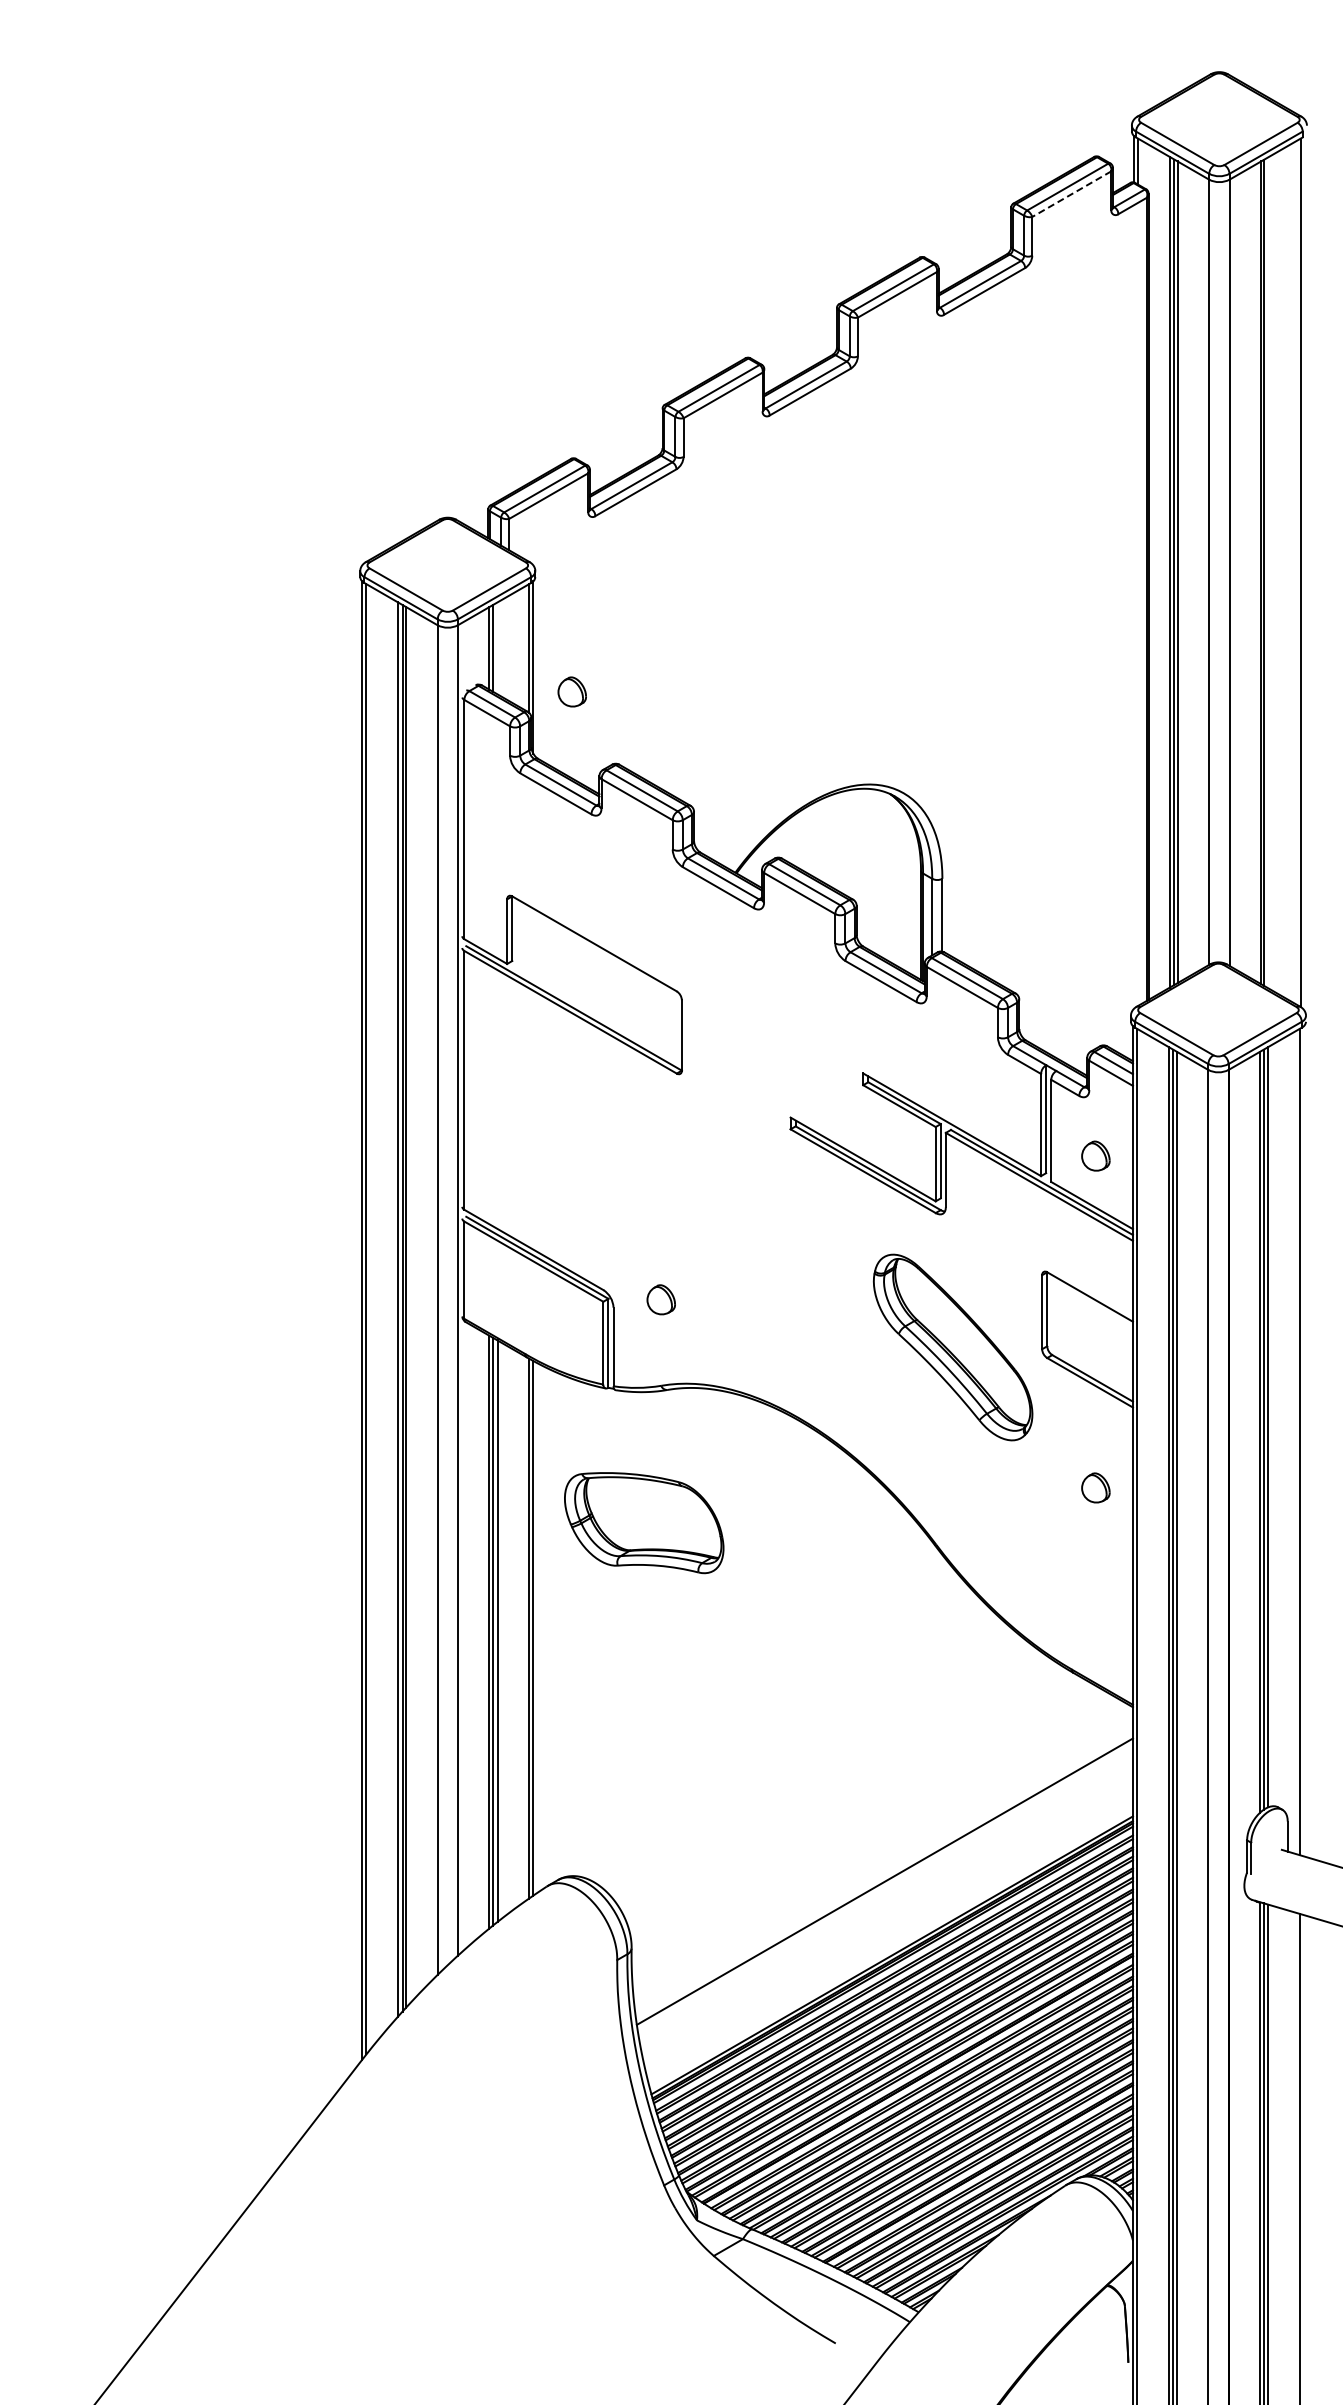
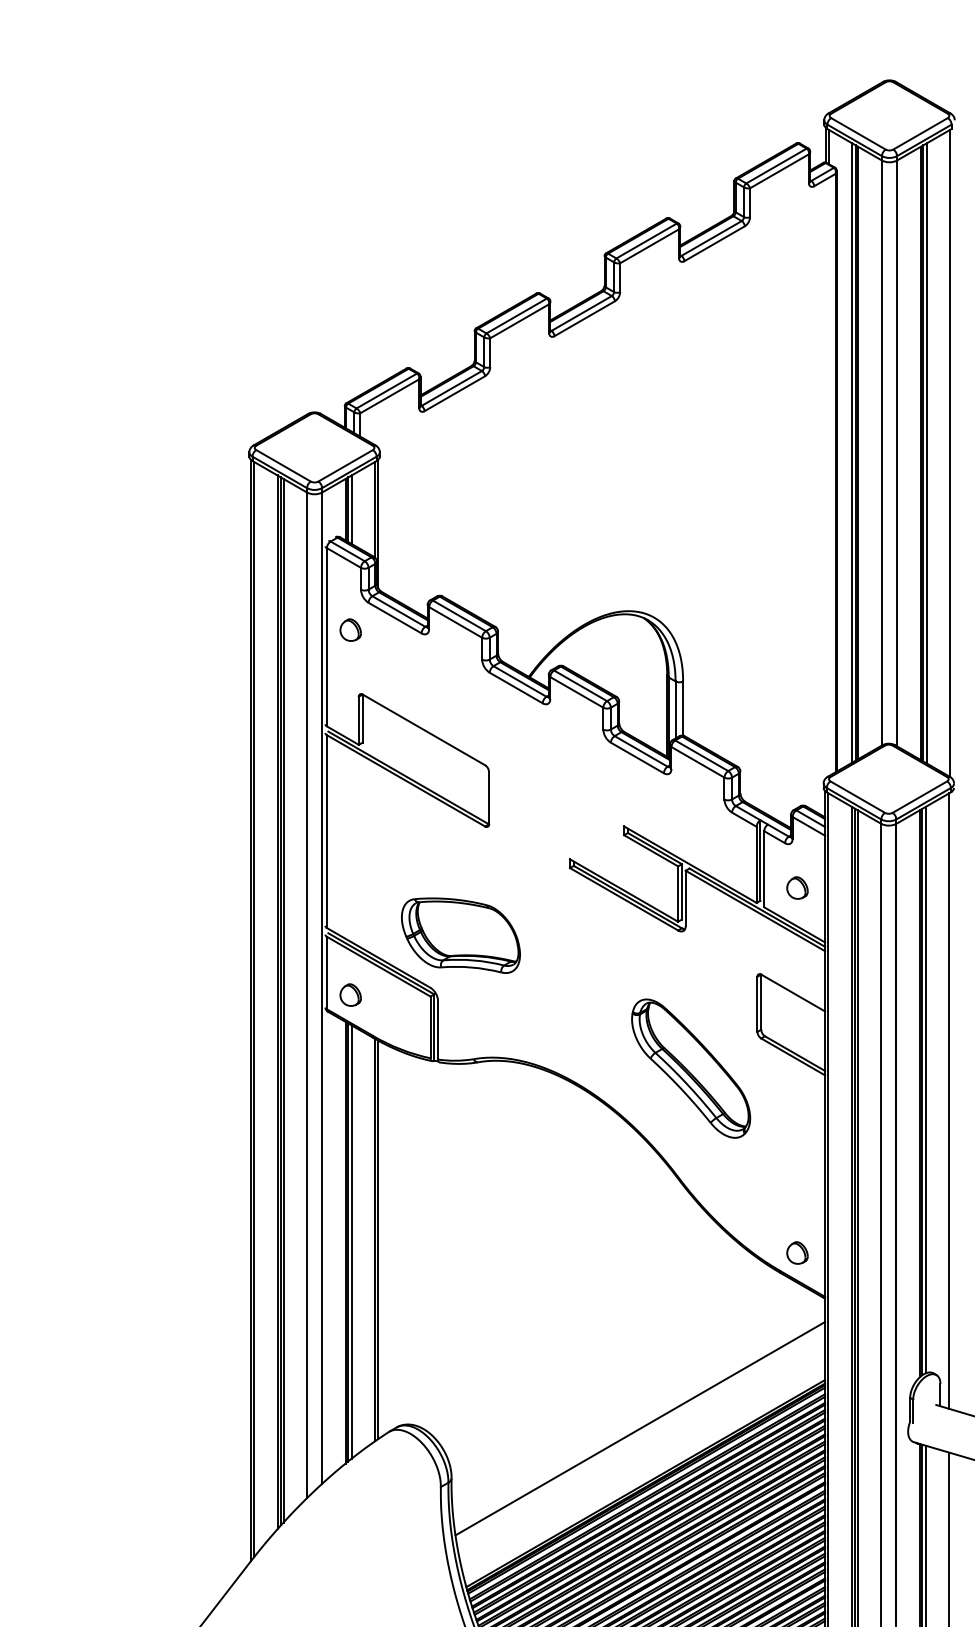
line: (1071, 194) -> (779, 171), dashed -> solid
line: (1269, 572) -> (926, 453), added
line: (497, 648) -> (351, 509), added
part: (571, 691) -> (350, 629), moved
part: (660, 1299) -> (350, 994), moved
part: (953, 1347) -> (691, 1068), moved
part: (1095, 1487) -> (797, 1252), moved
part: (644, 1523) -> (461, 936), moved

